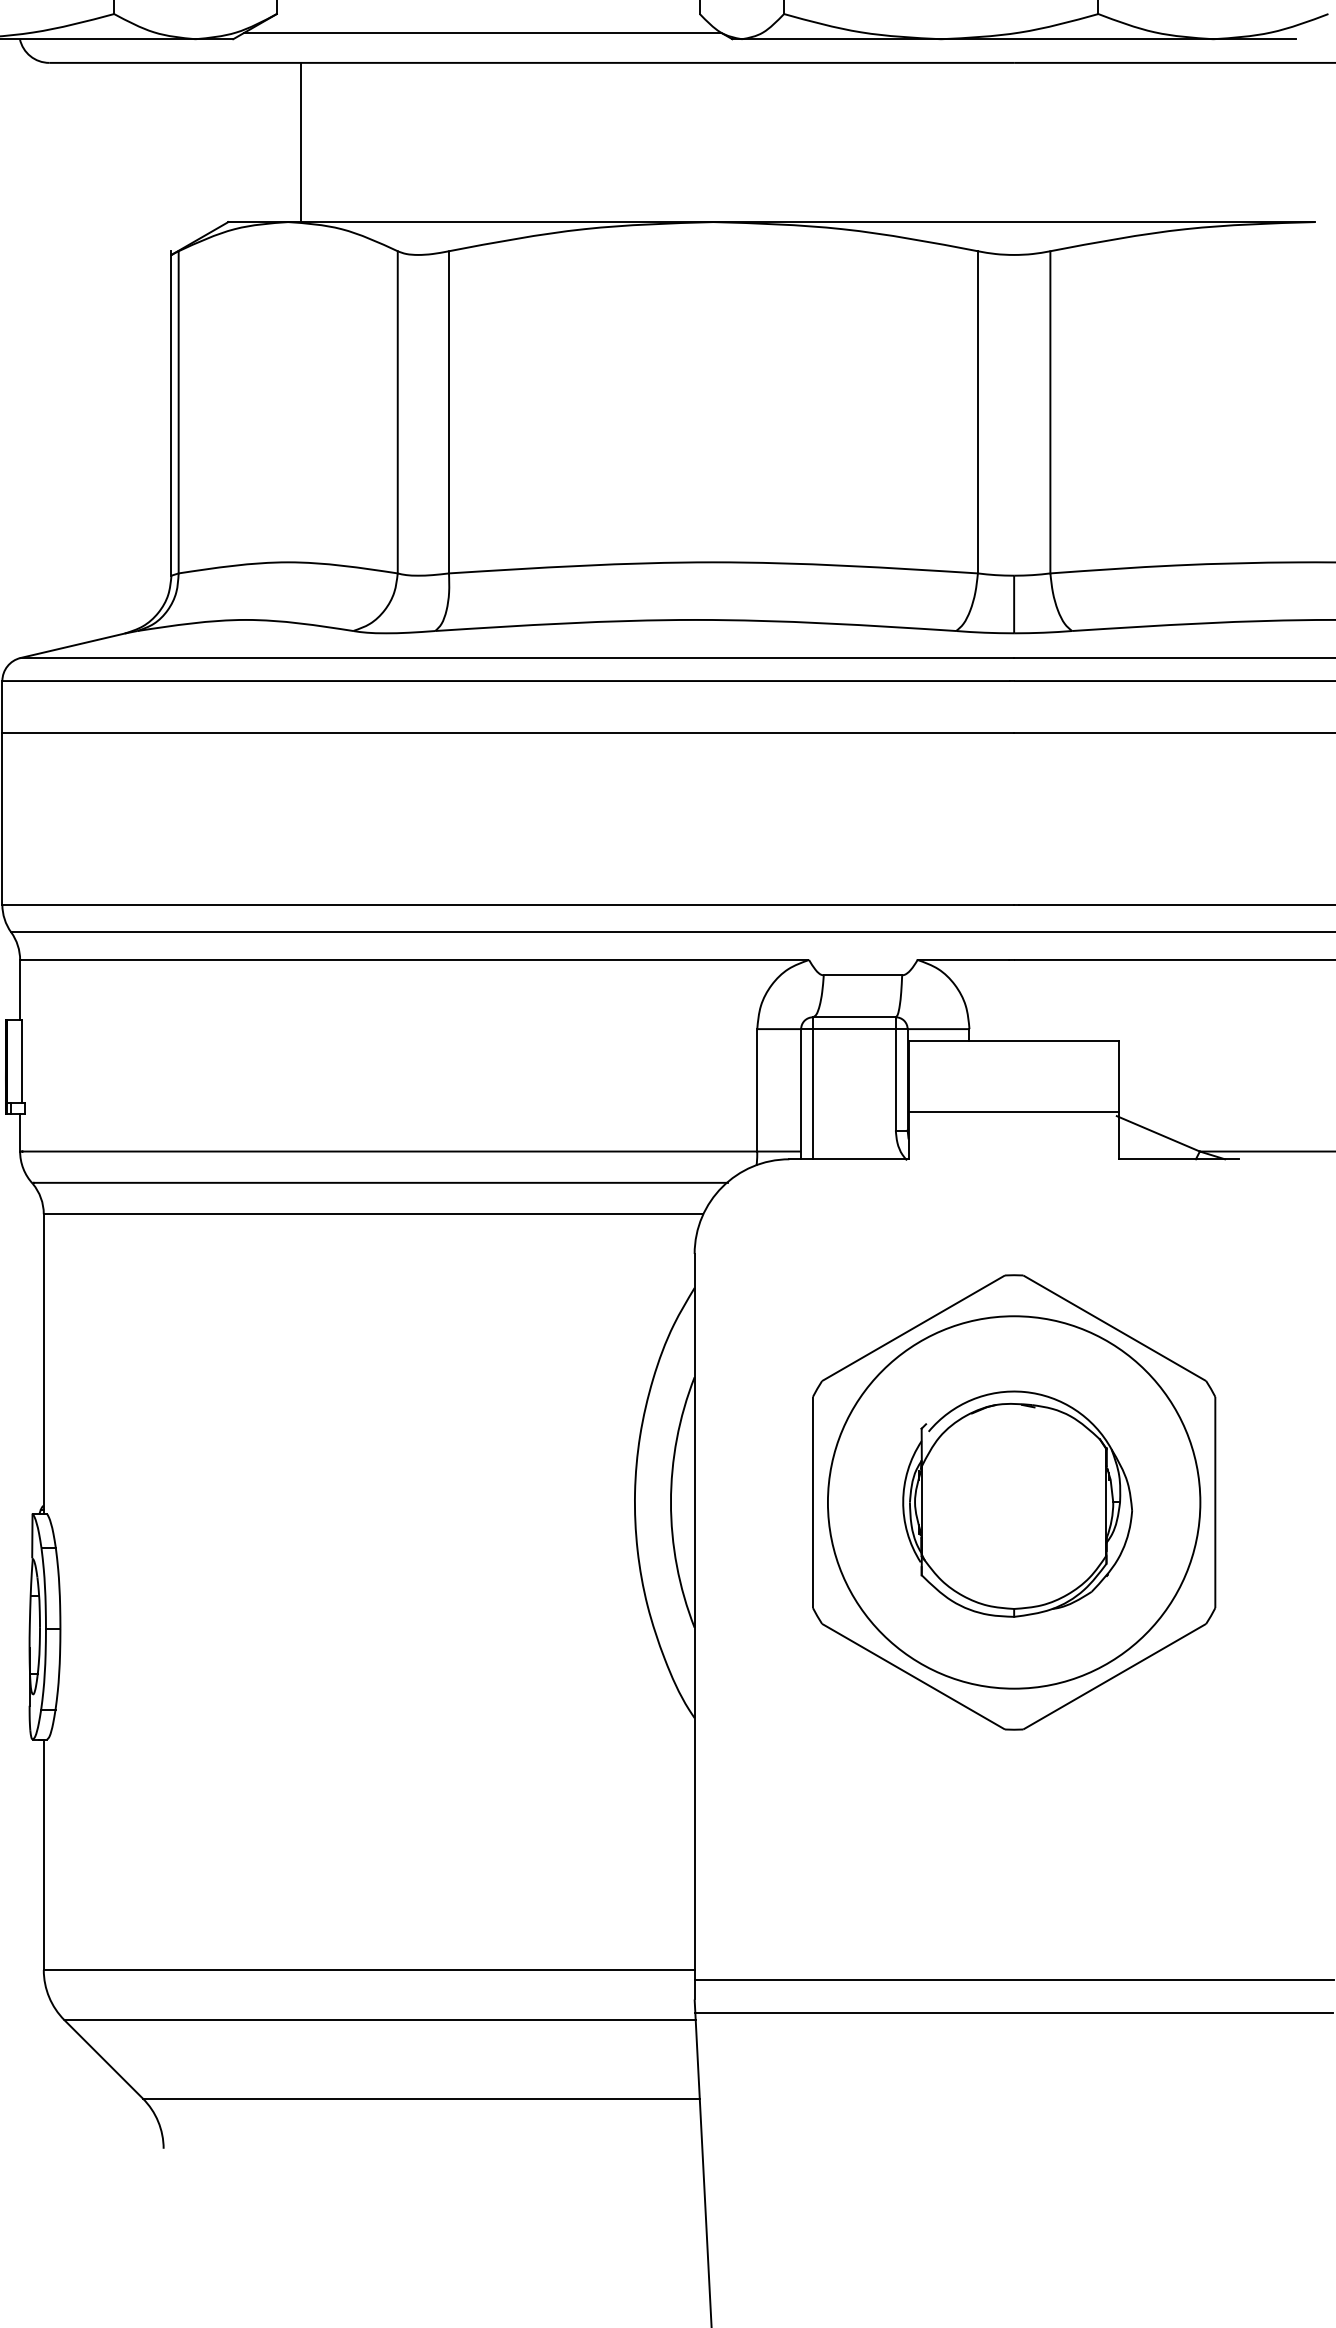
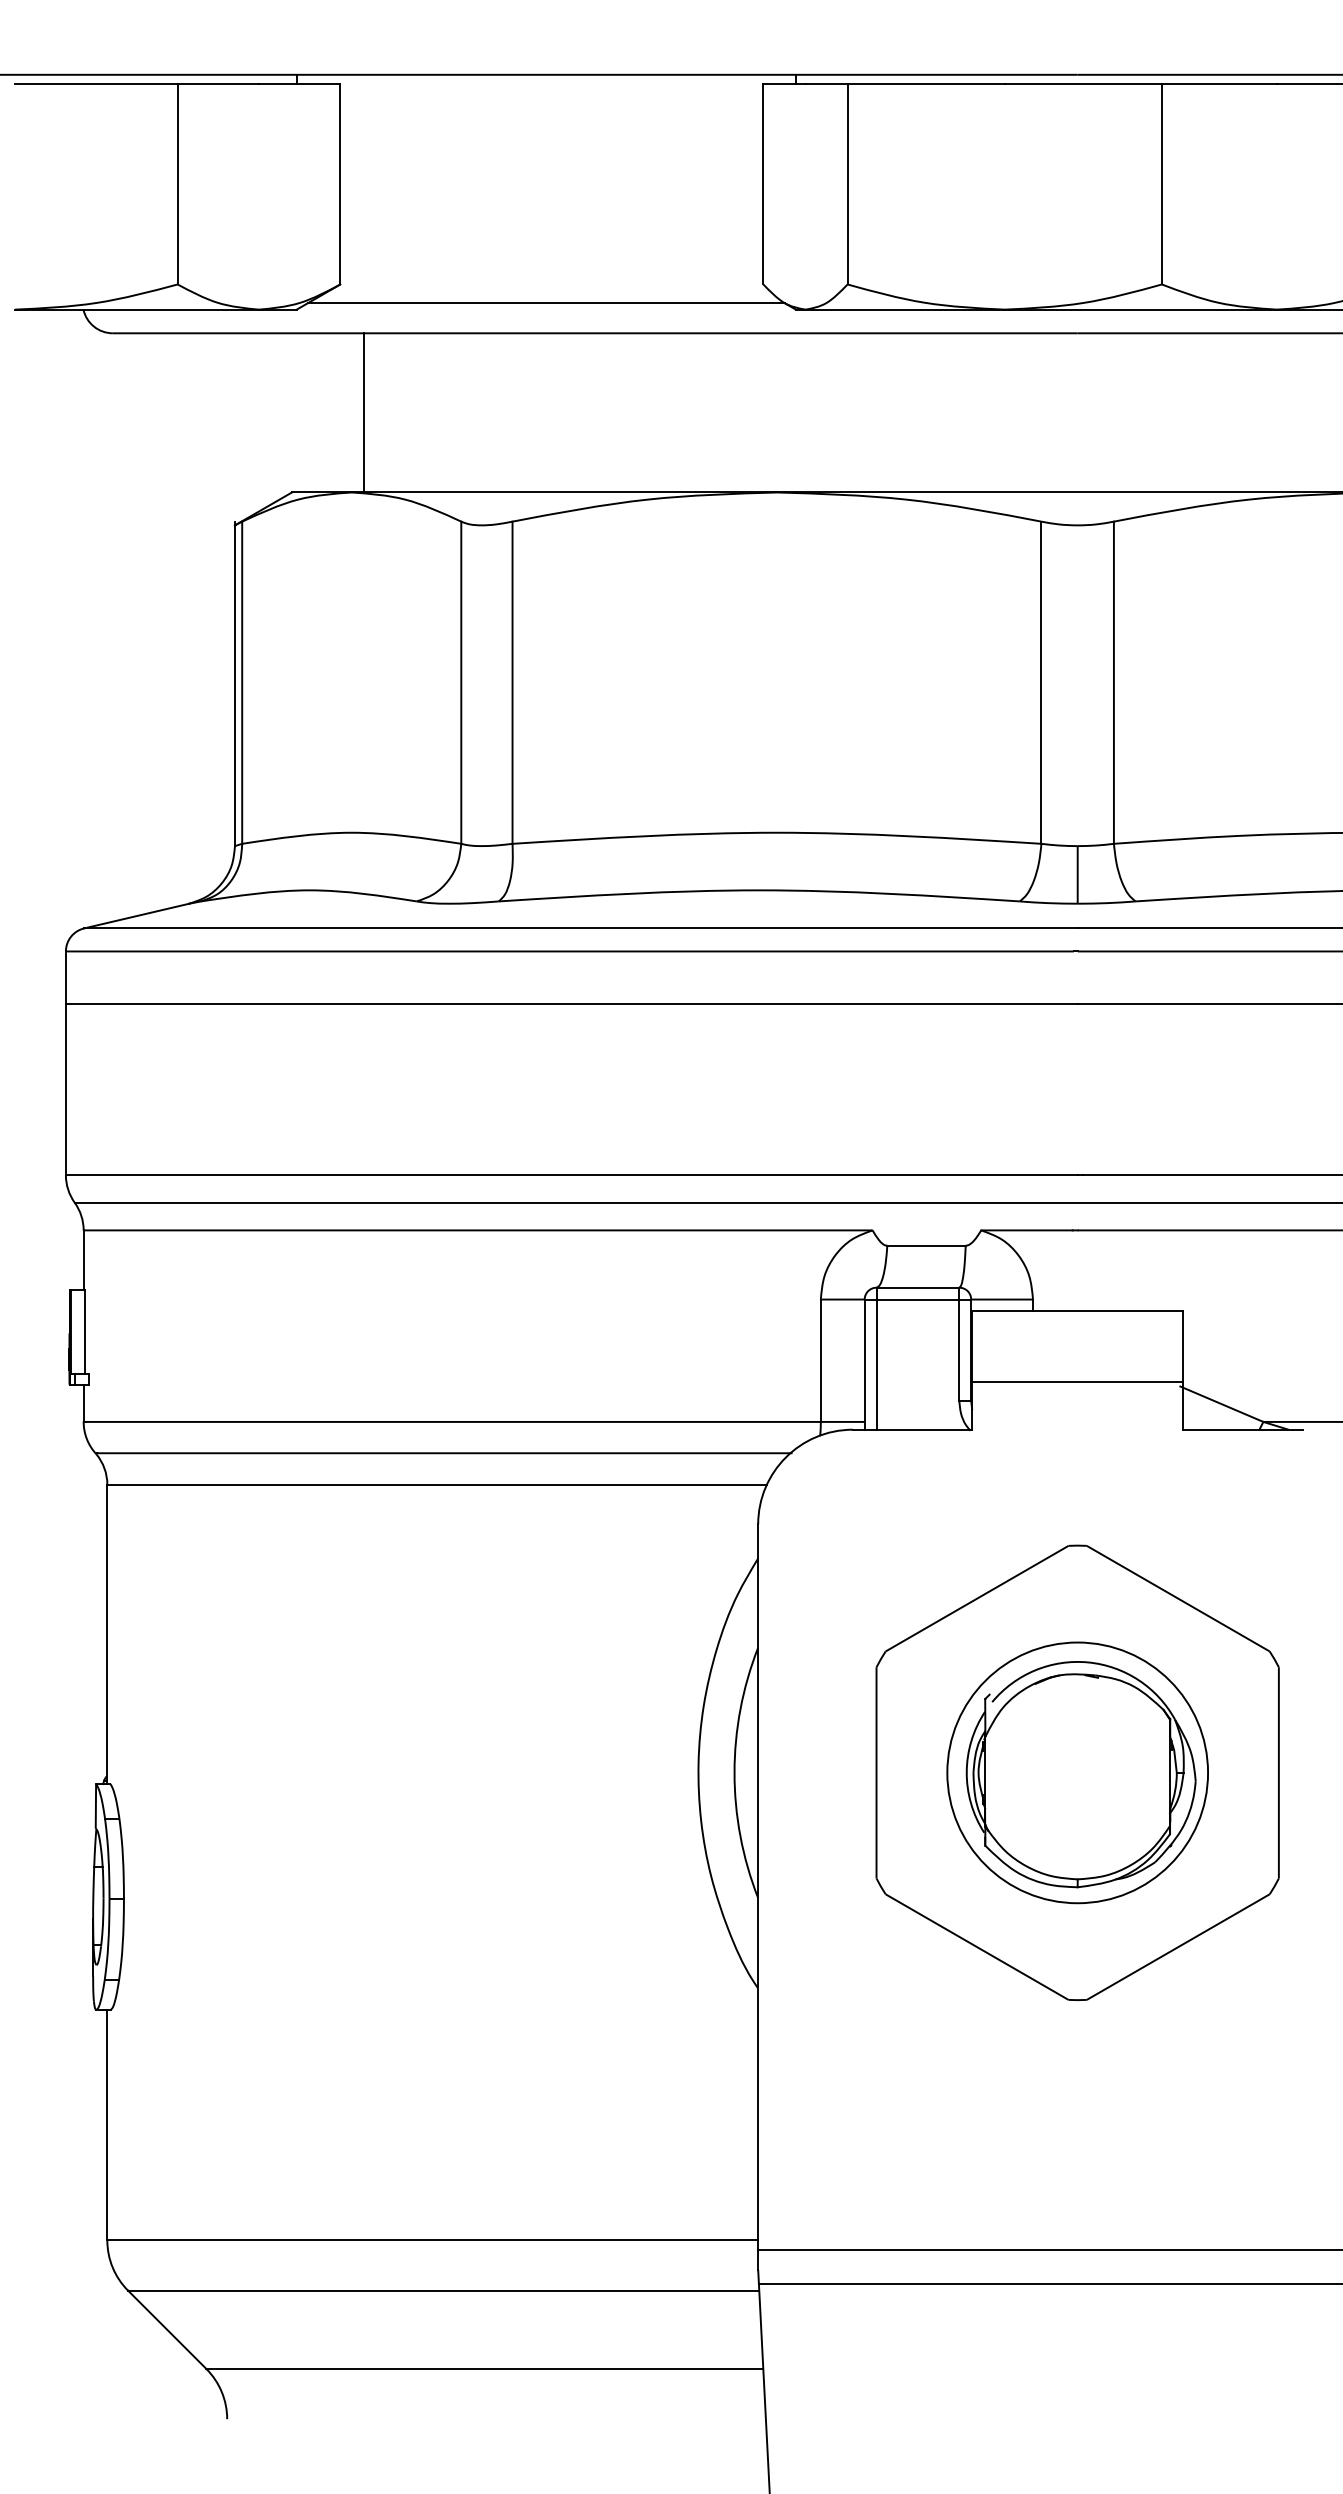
circle: (1013, 1502) -> (1077, 1772), size x0.7

